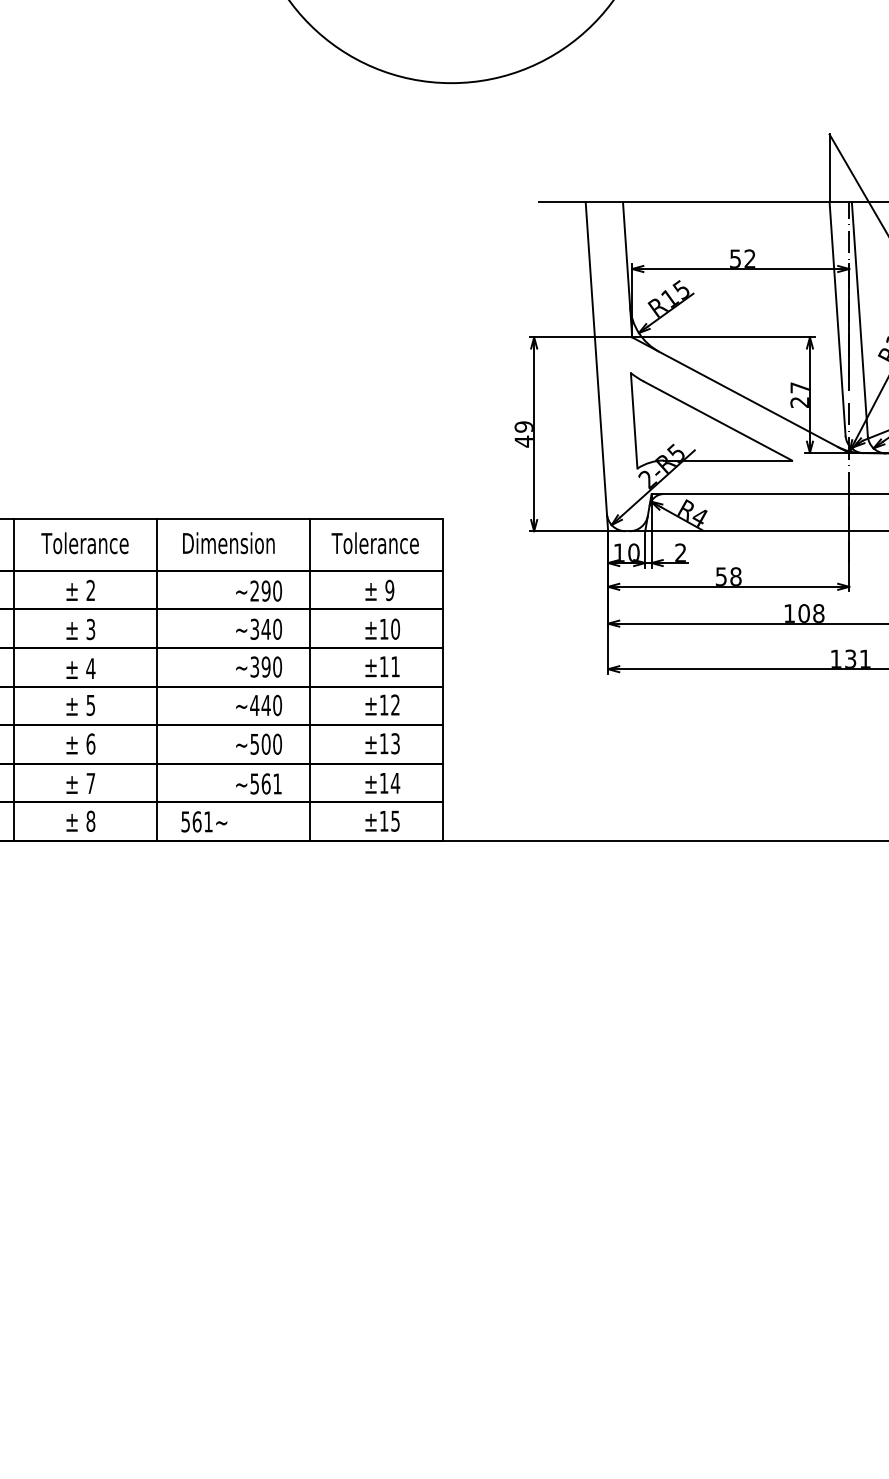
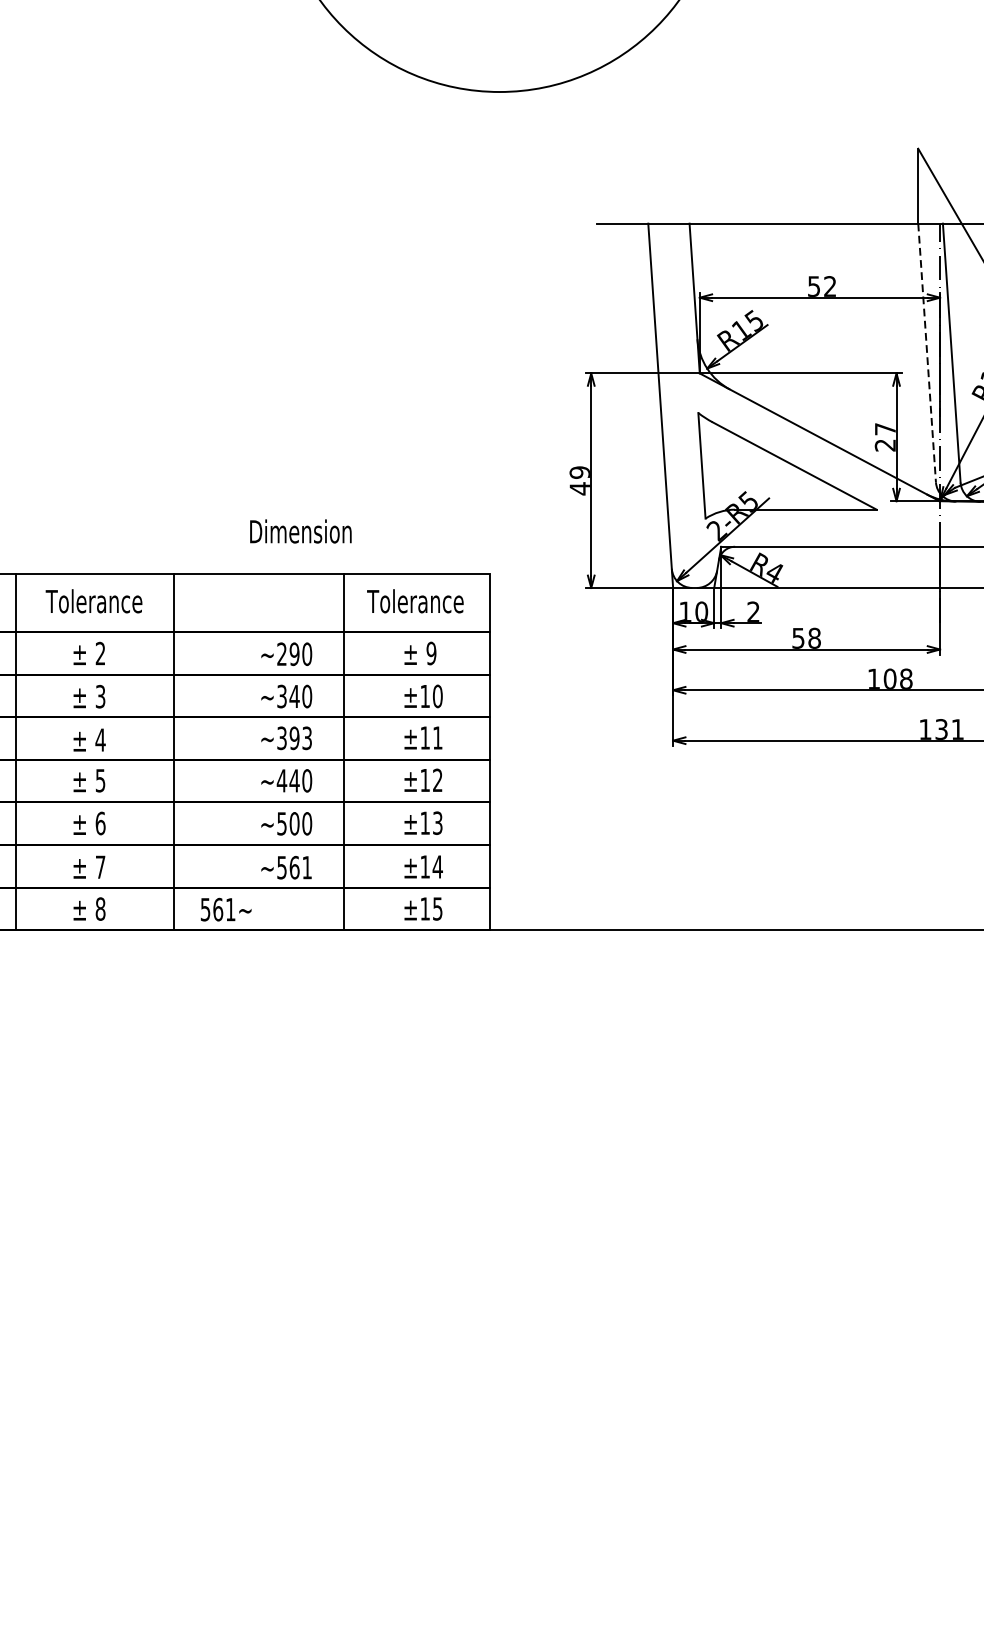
line: (837, 319) -> (927, 353), solid -> dashed
text: (228, 543) -> (300, 531), moved
text: (277, 666) -> (307, 737), ~390 -> ~393

